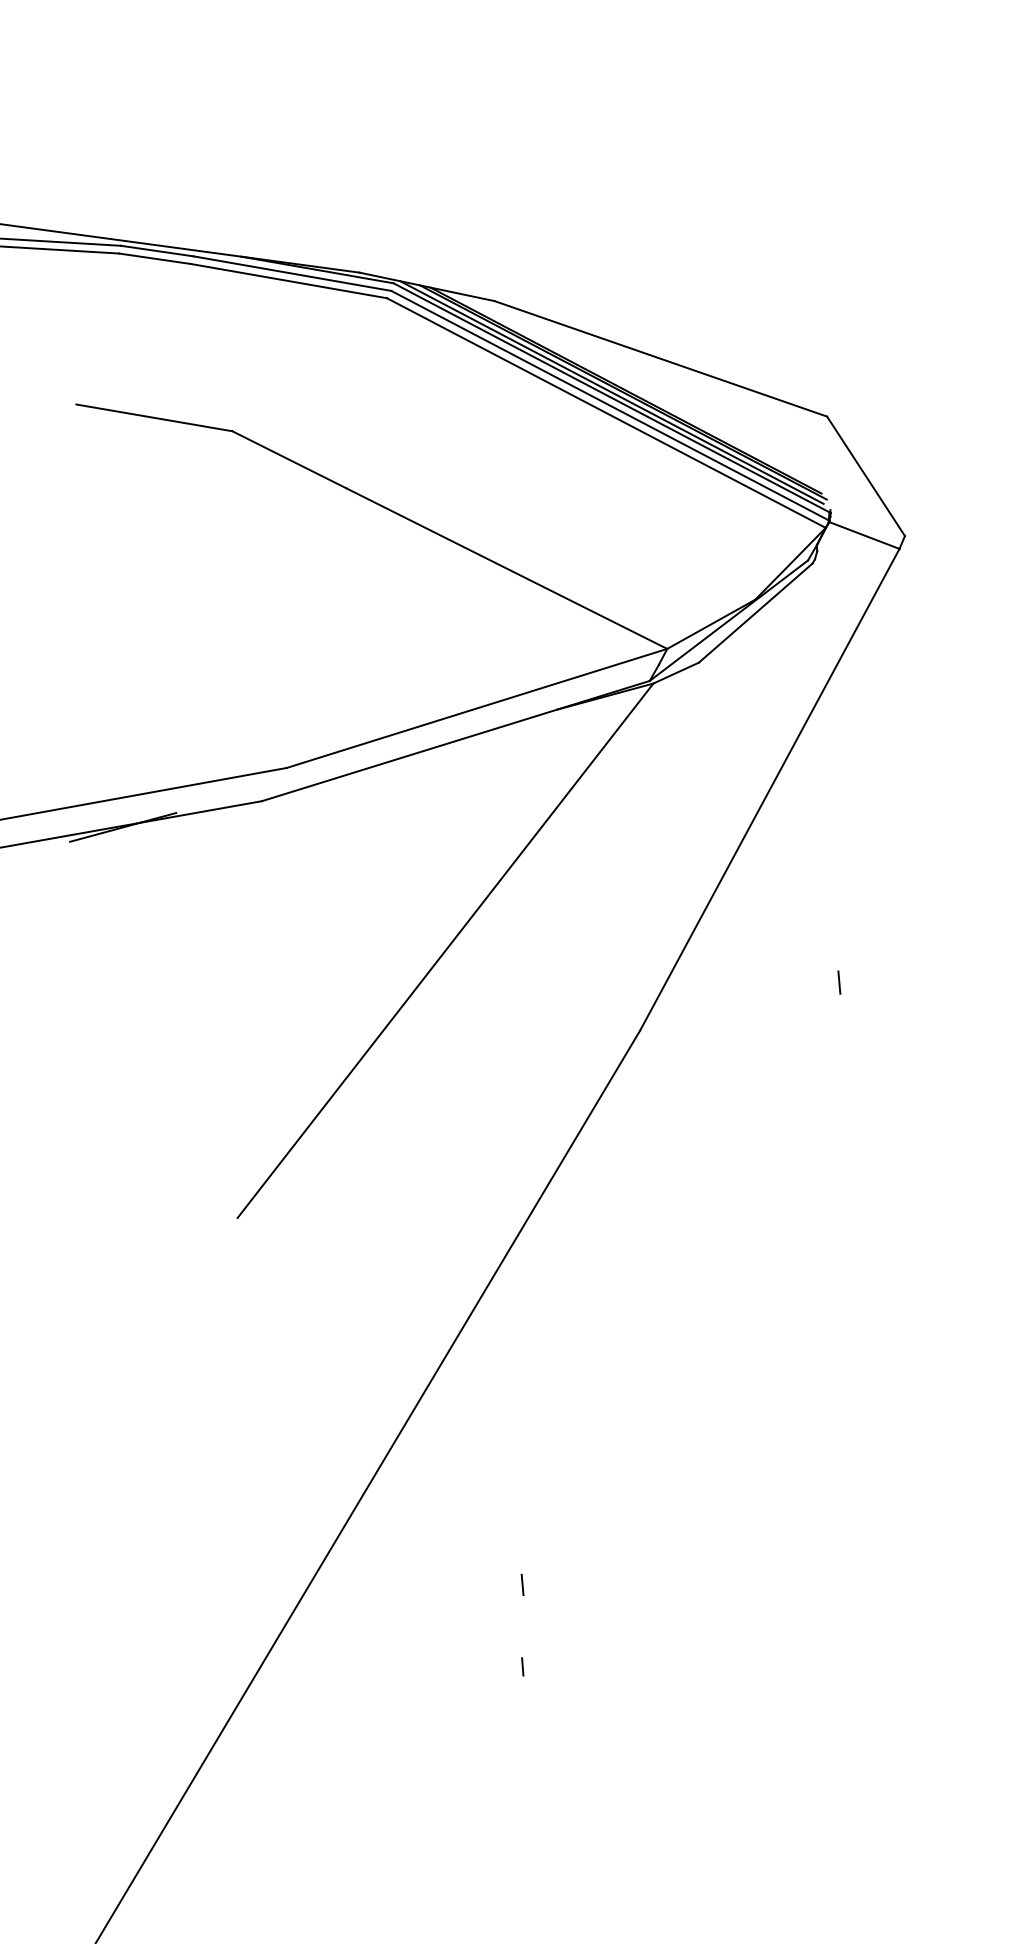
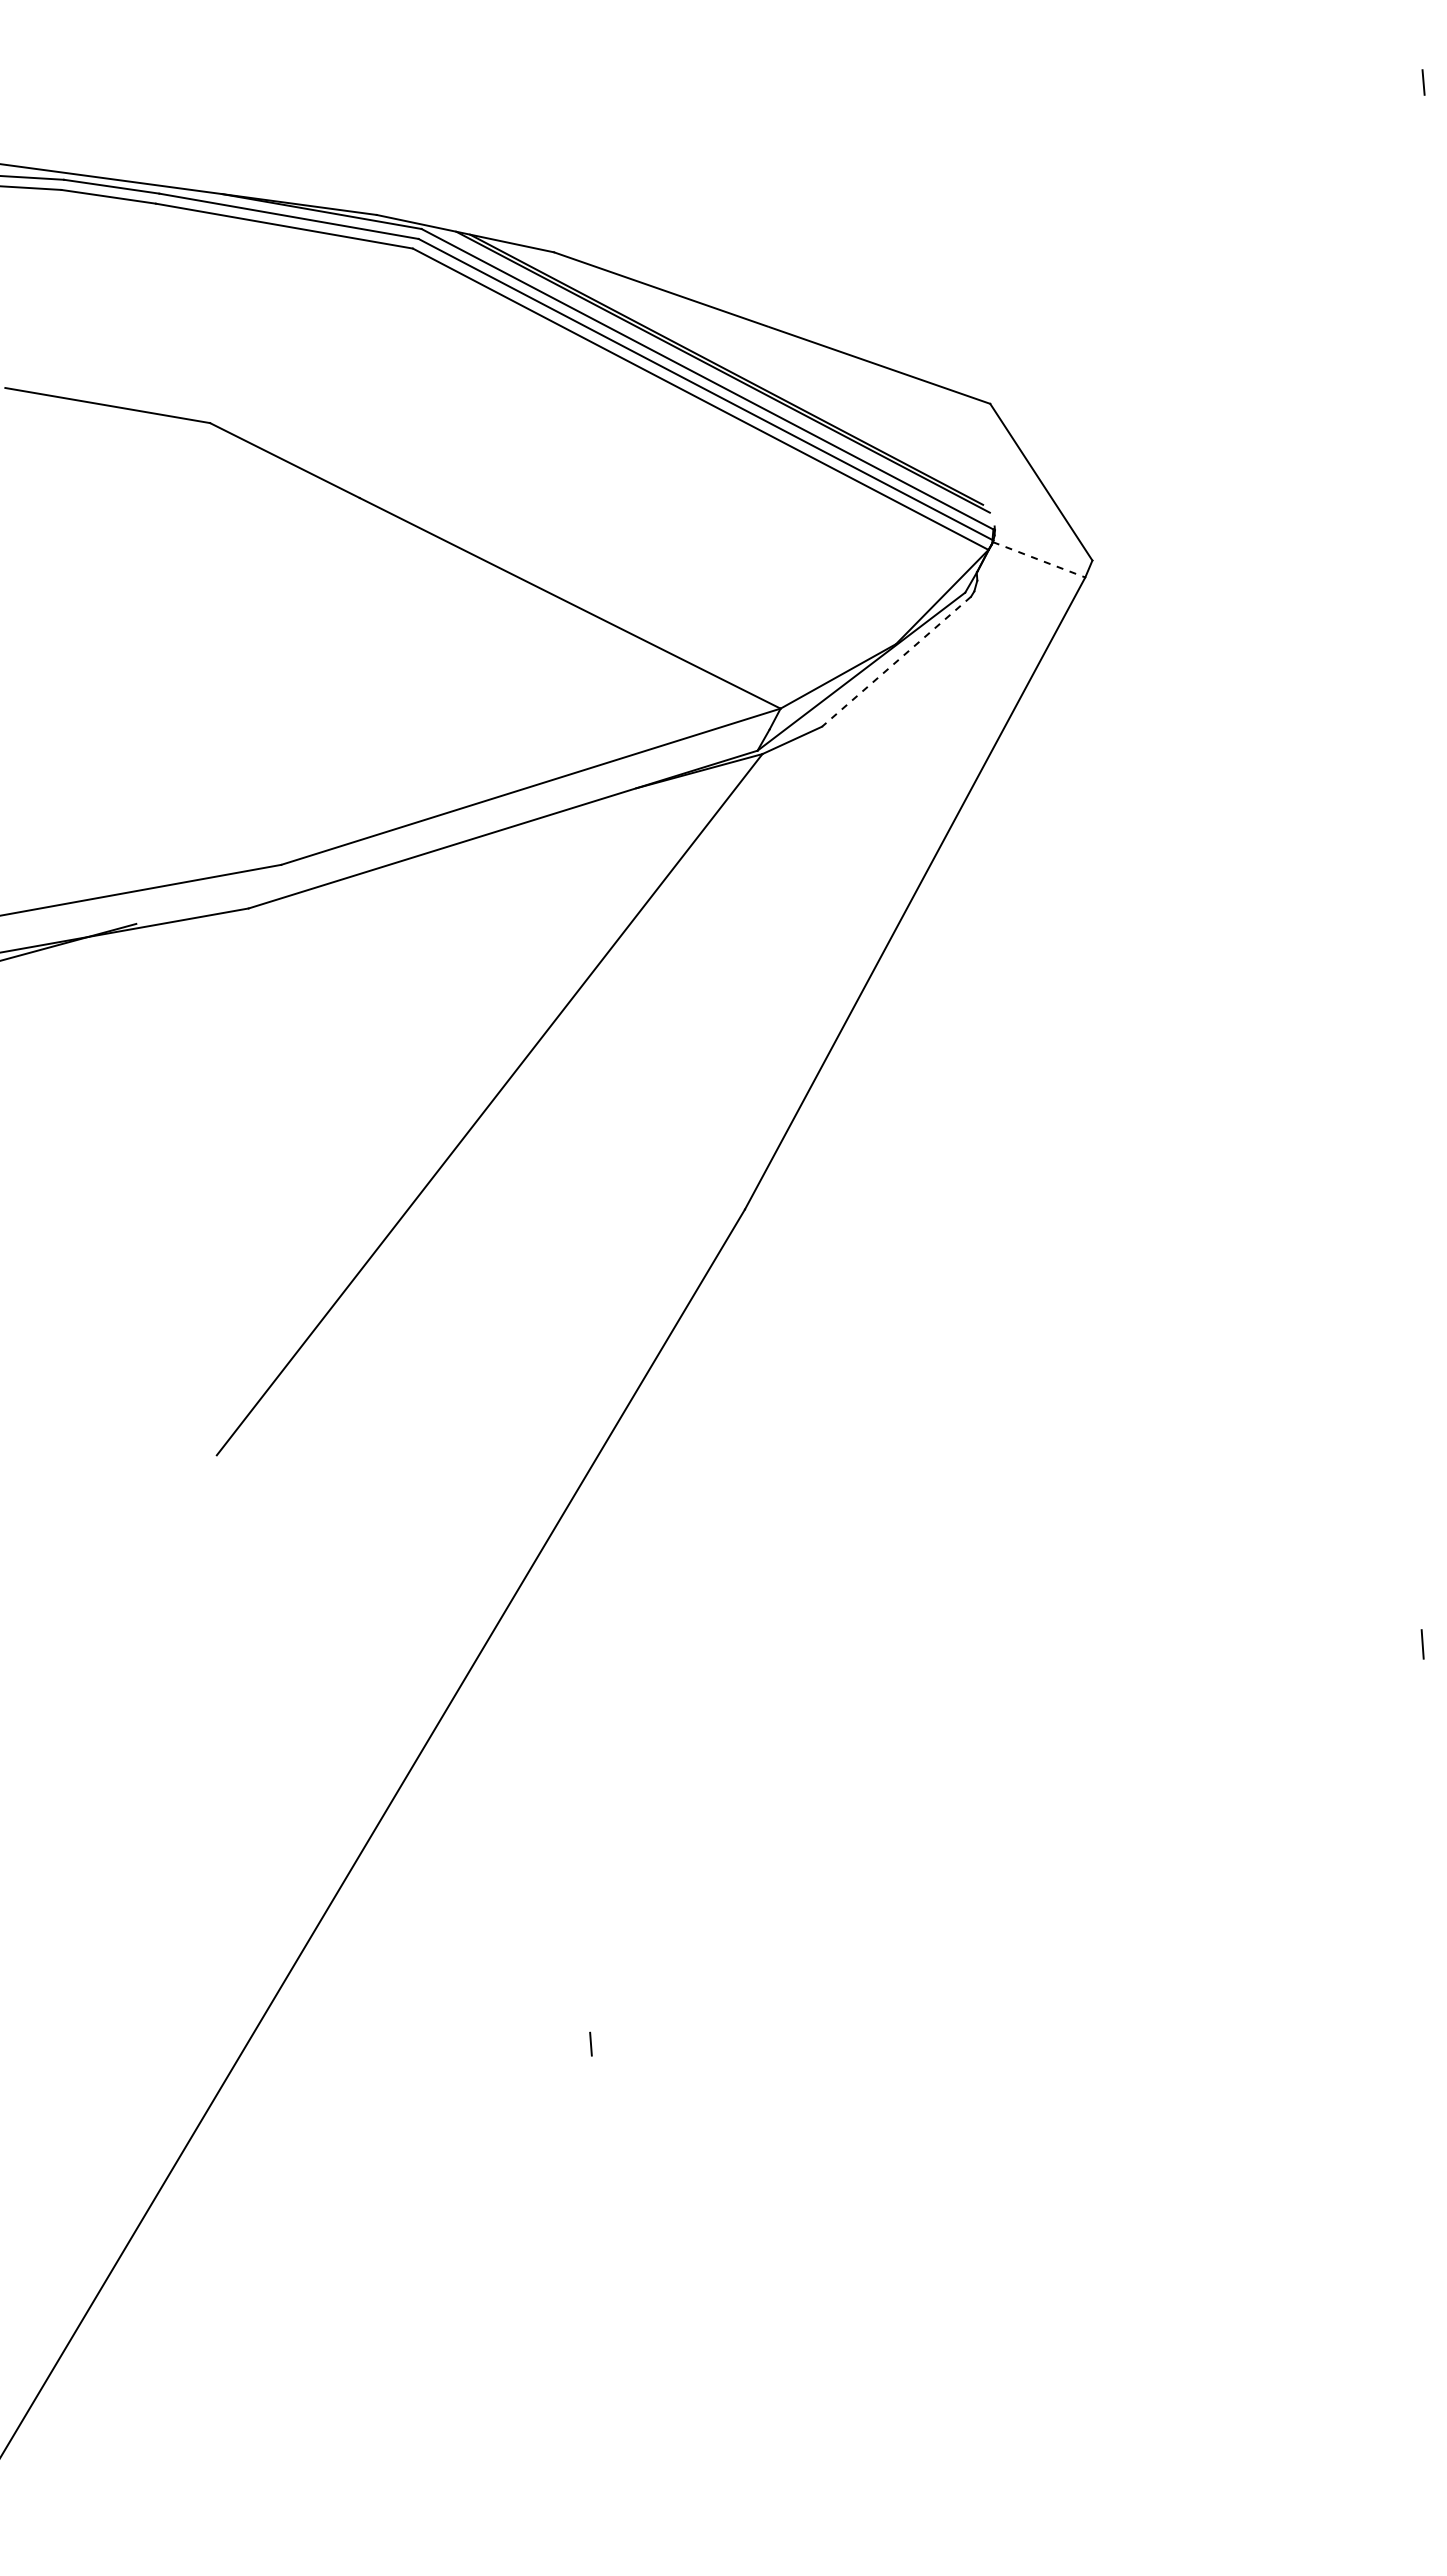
line: (611, 392) -> (707, 372), removed
line: (864, 535) -> (1039, 559), solid -> dashed
line: (755, 612) -> (896, 661), solid -> dashed
line: (839, 982) -> (1006, 1146), removed
line: (522, 1584) -> (590, 1936), removed

